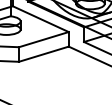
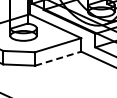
line: (44, 54) -> (58, 58), solid -> dashed

